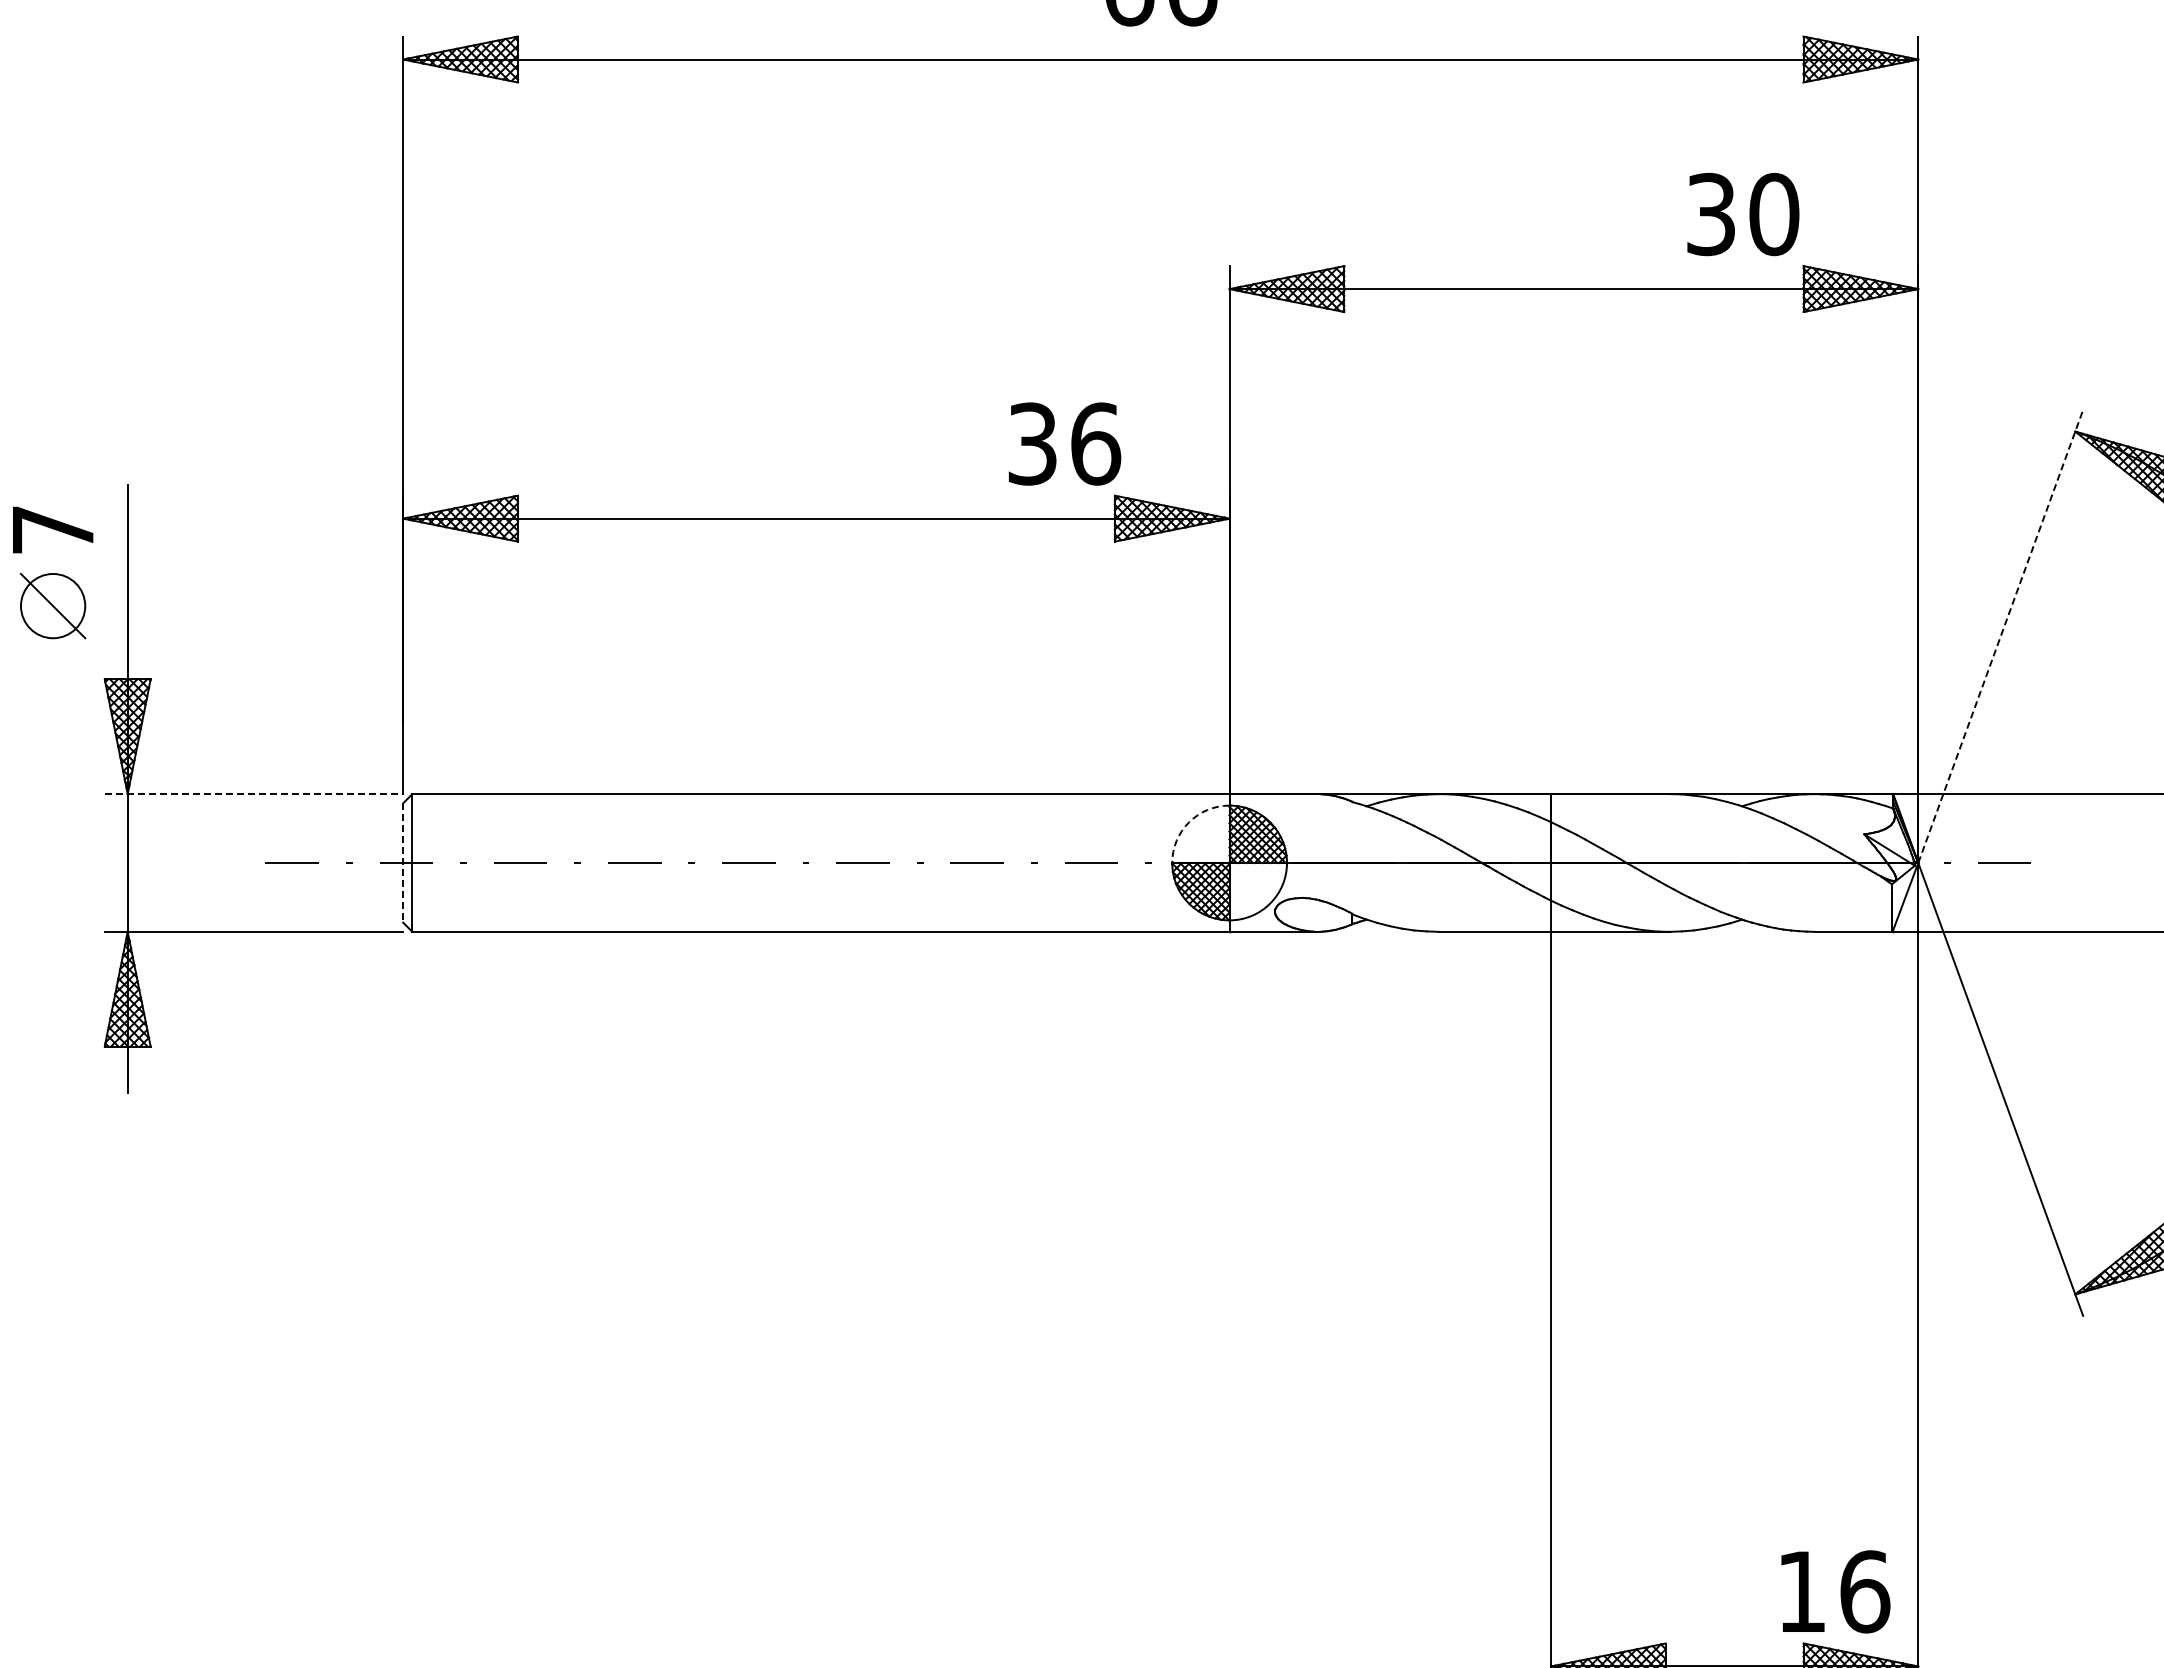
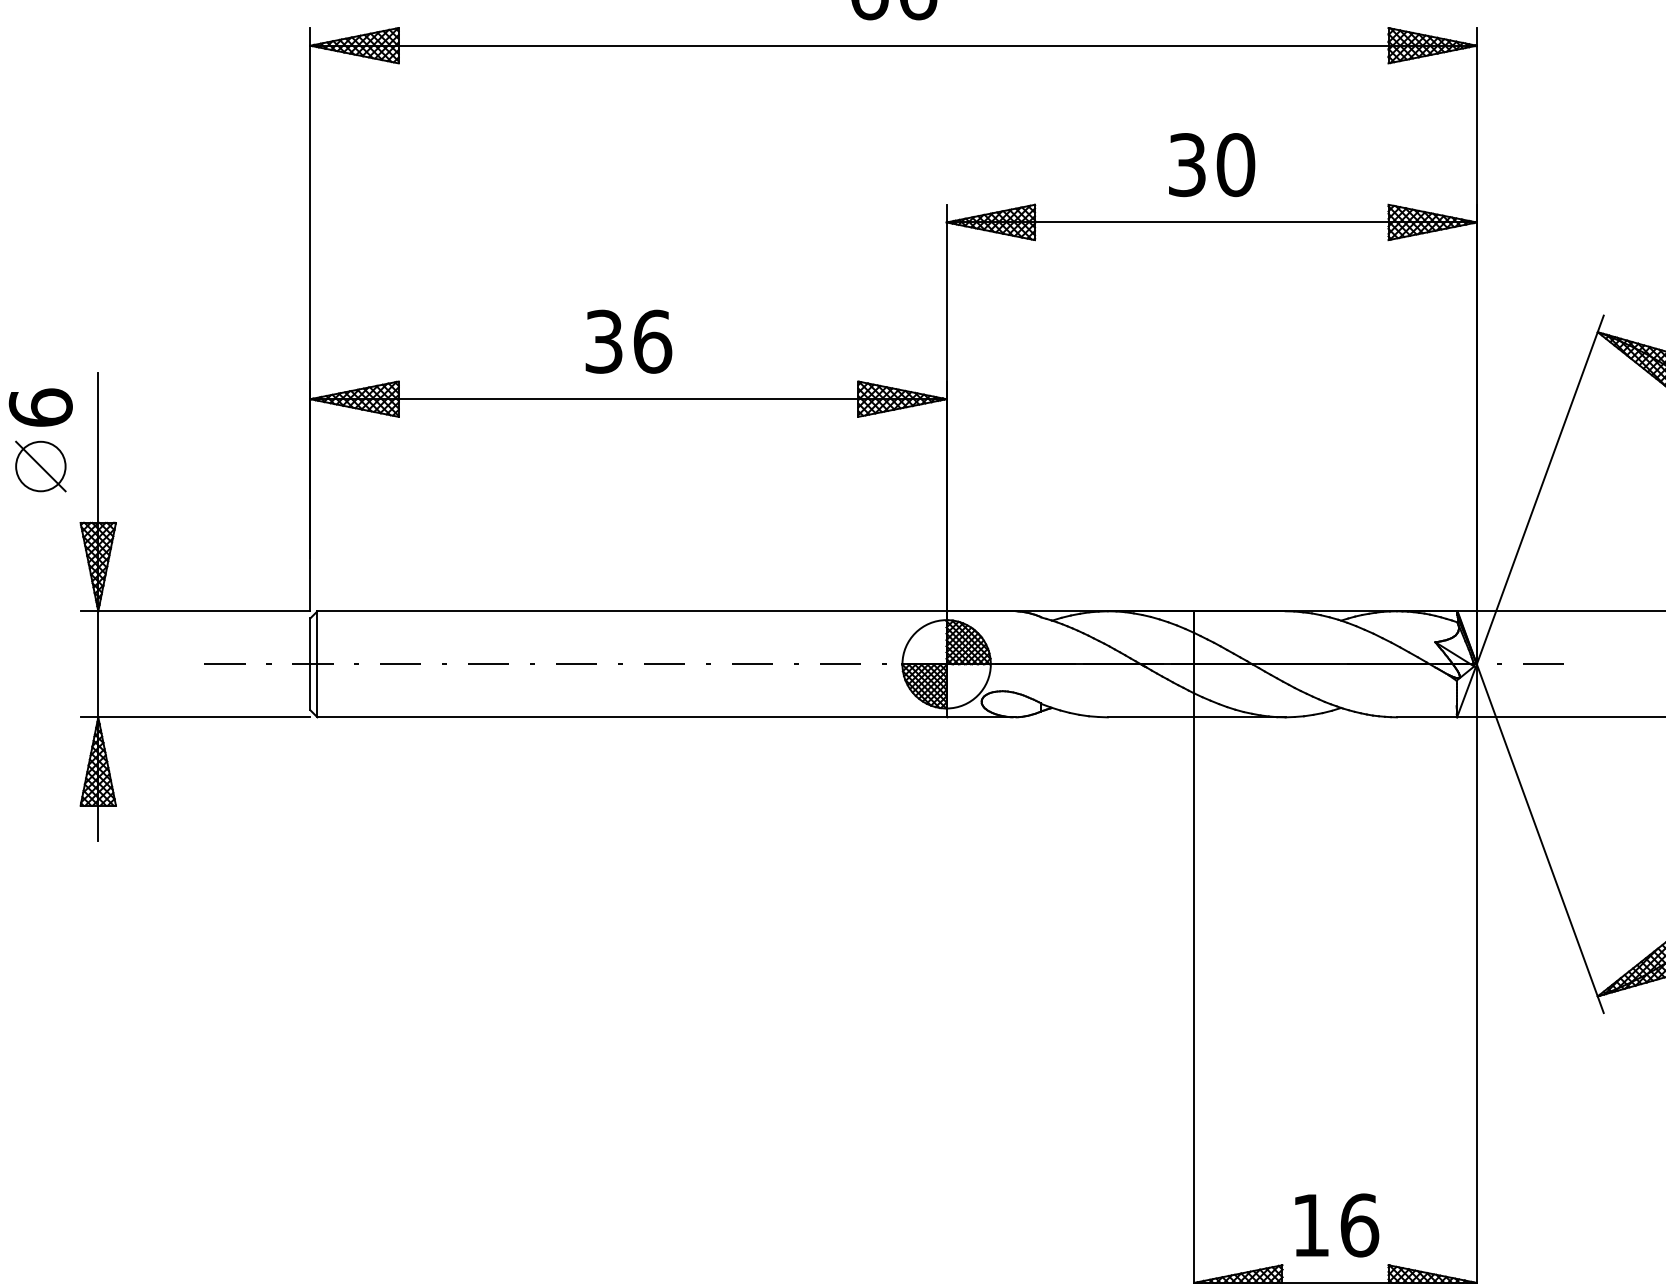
text: (1743, 214) -> (1212, 165), moved
text: (1065, 443) -> (629, 341), moved
text: (52, 529) -> (40, 407), 7 -> 6
line: (2000, 636) -> (1540, 489), dashed -> solid
line: (254, 794) -> (195, 611), dashed -> solid
arc: (1189, 822) -> (915, 633), dashed -> solid
line: (403, 863) -> (310, 664), dashed -> solid
text: (1835, 1591) -> (1336, 1225), moved

